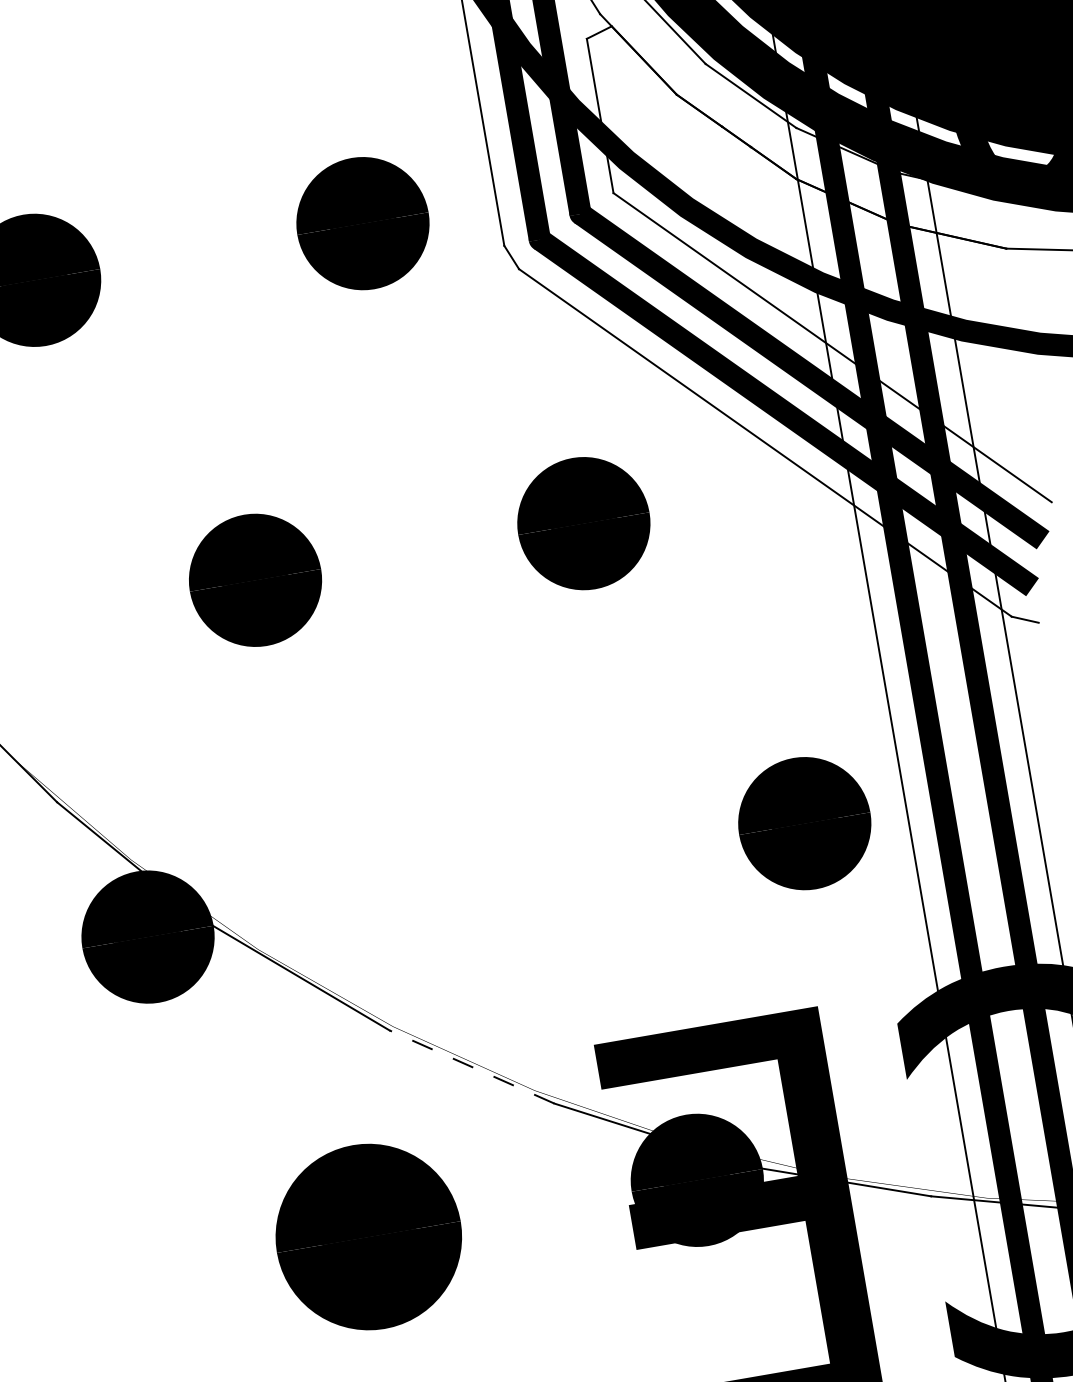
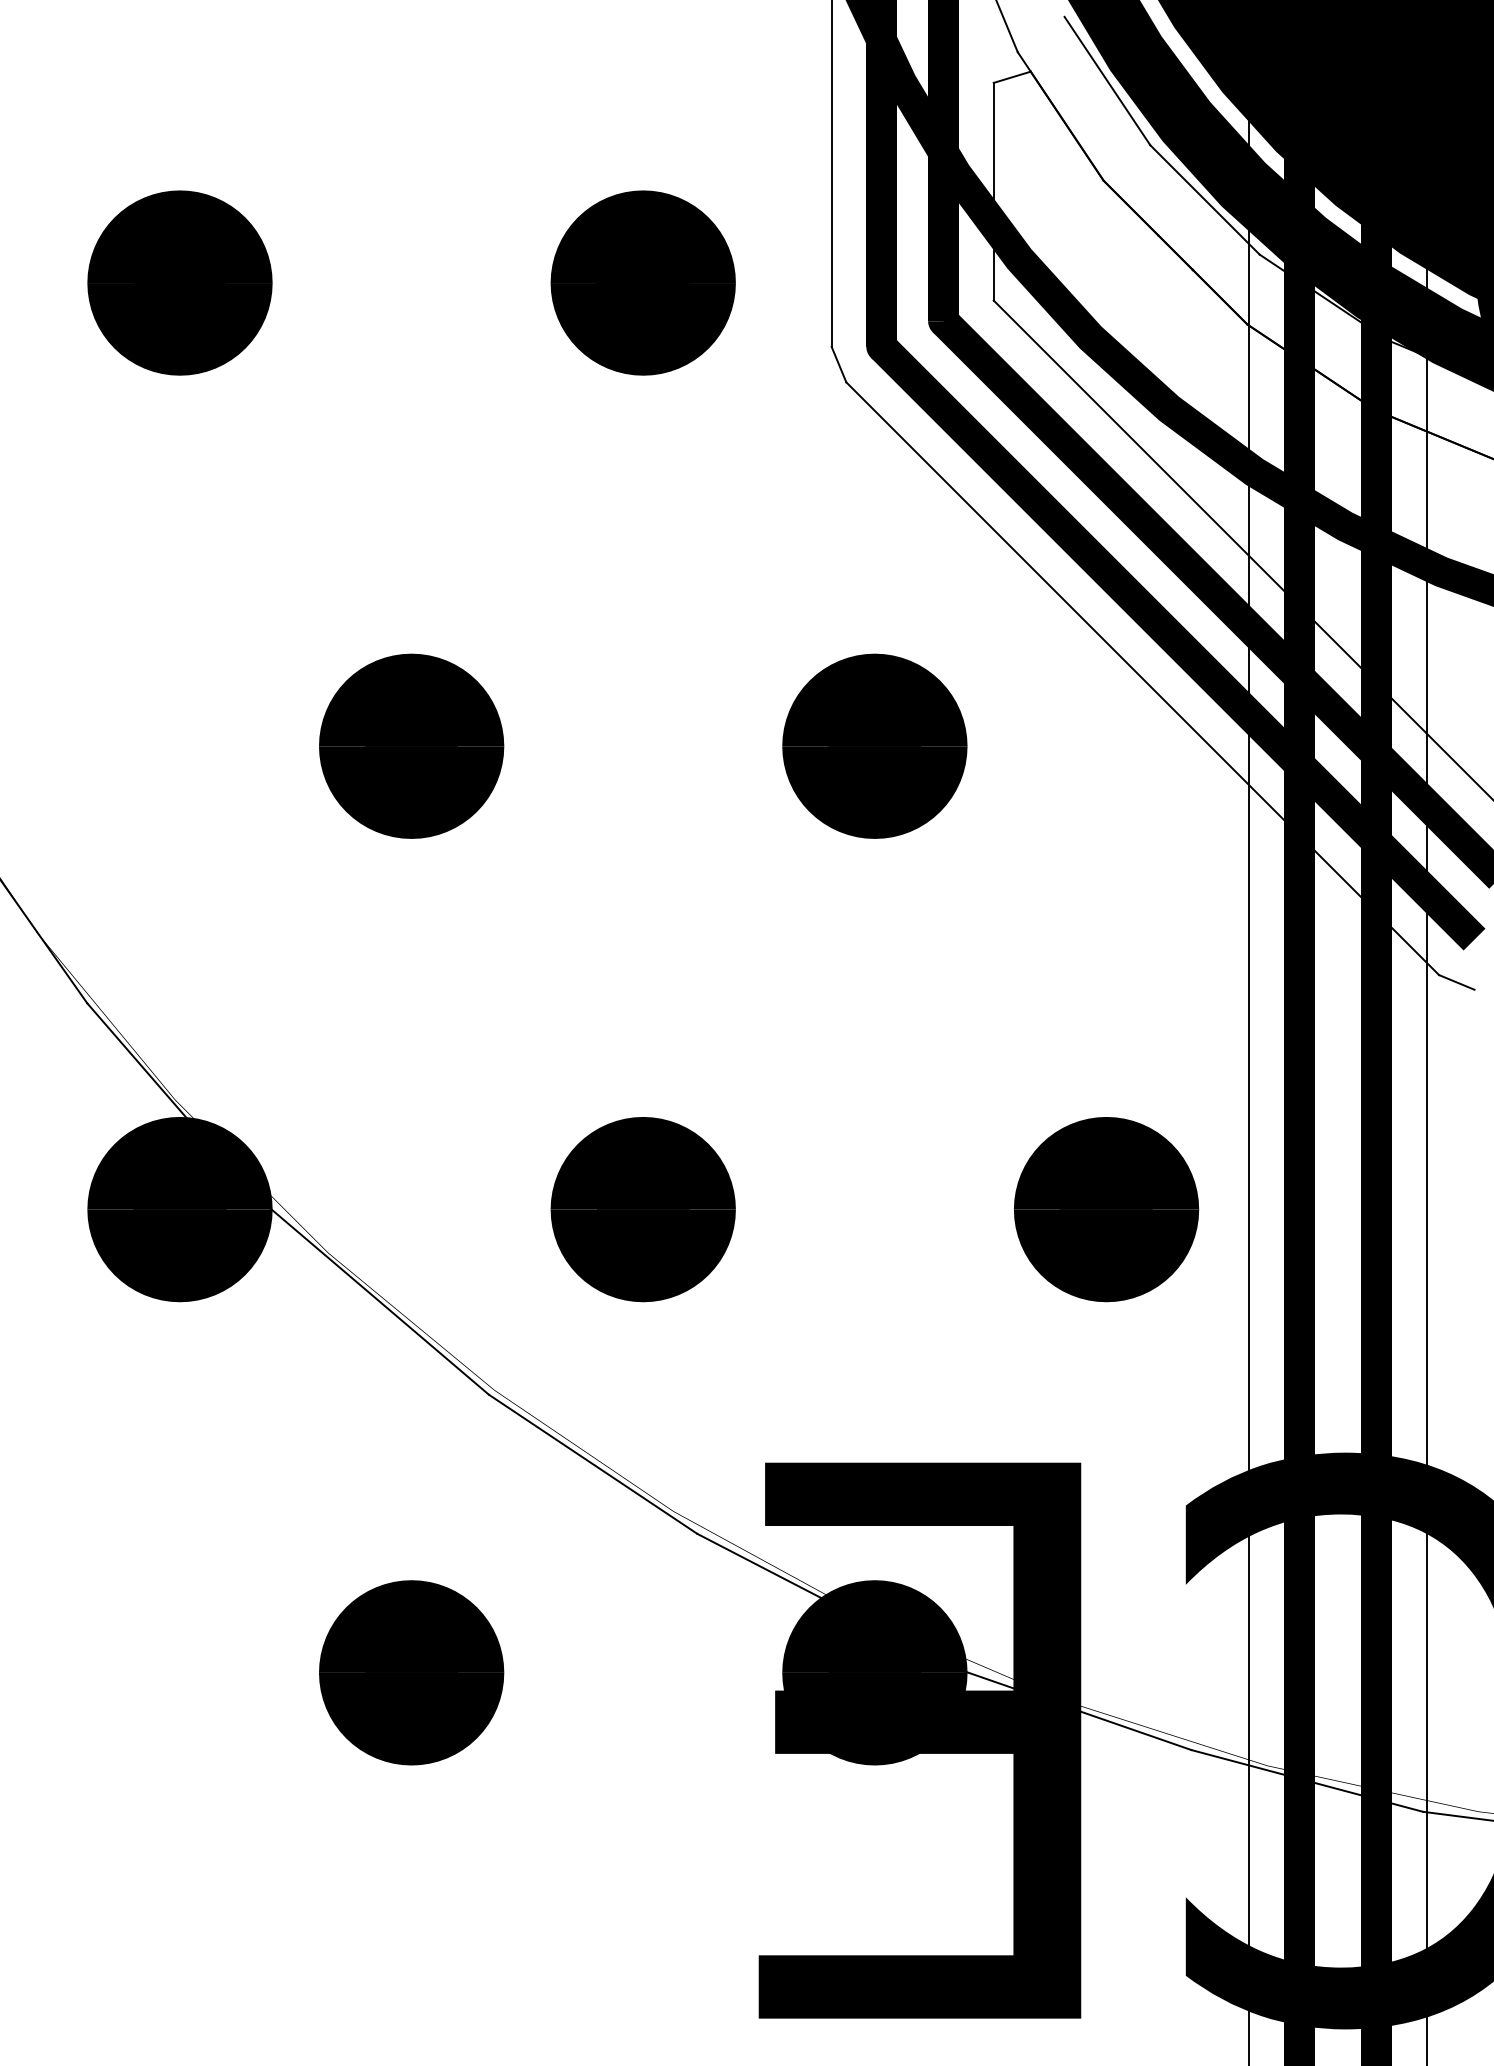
part: (475, 880) -> (642, 1209), added
line: (471, 1067) -> (592, 1464), dashed -> solid
part: (368, 1236) -> (411, 1672), size x0.71

